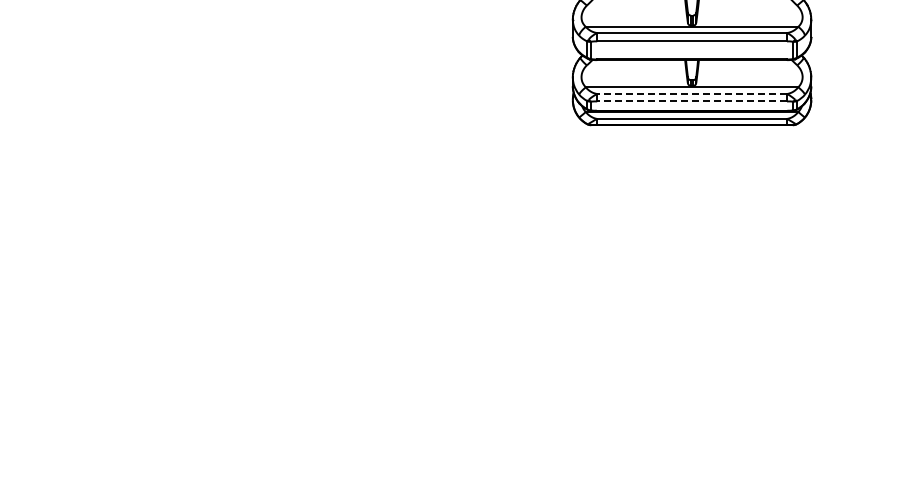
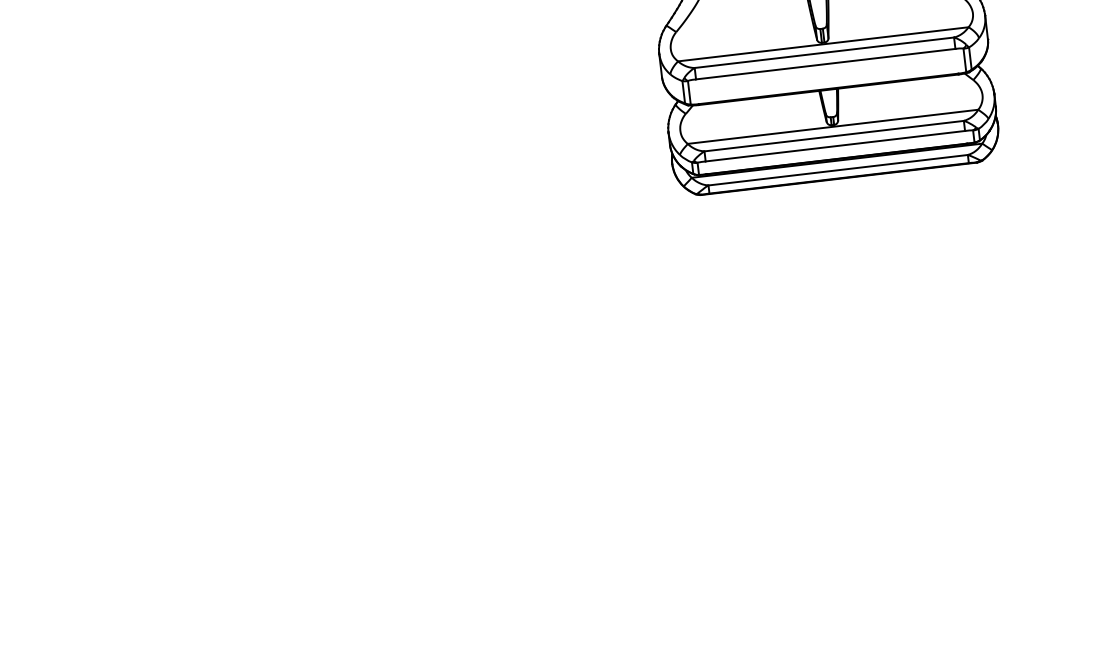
line: (692, 94) -> (834, 136), dashed -> solid
line: (692, 101) -> (835, 146), dashed -> solid

